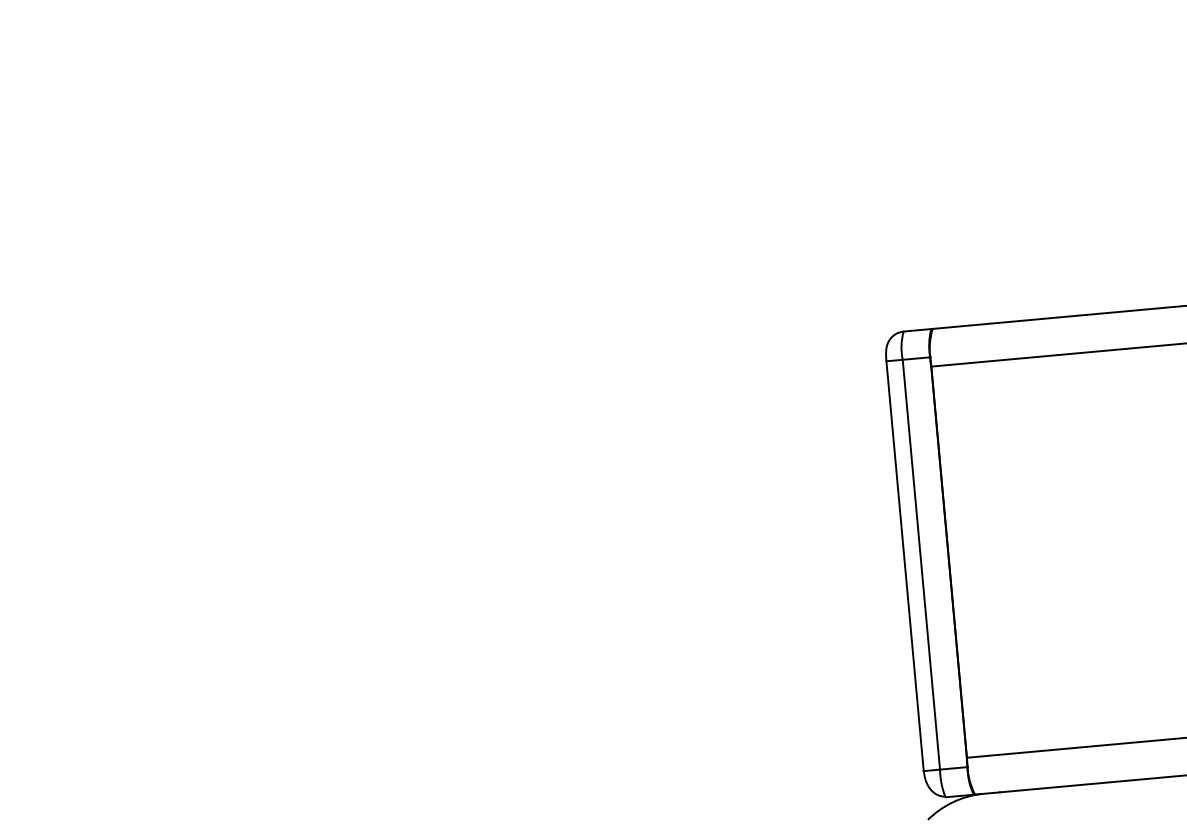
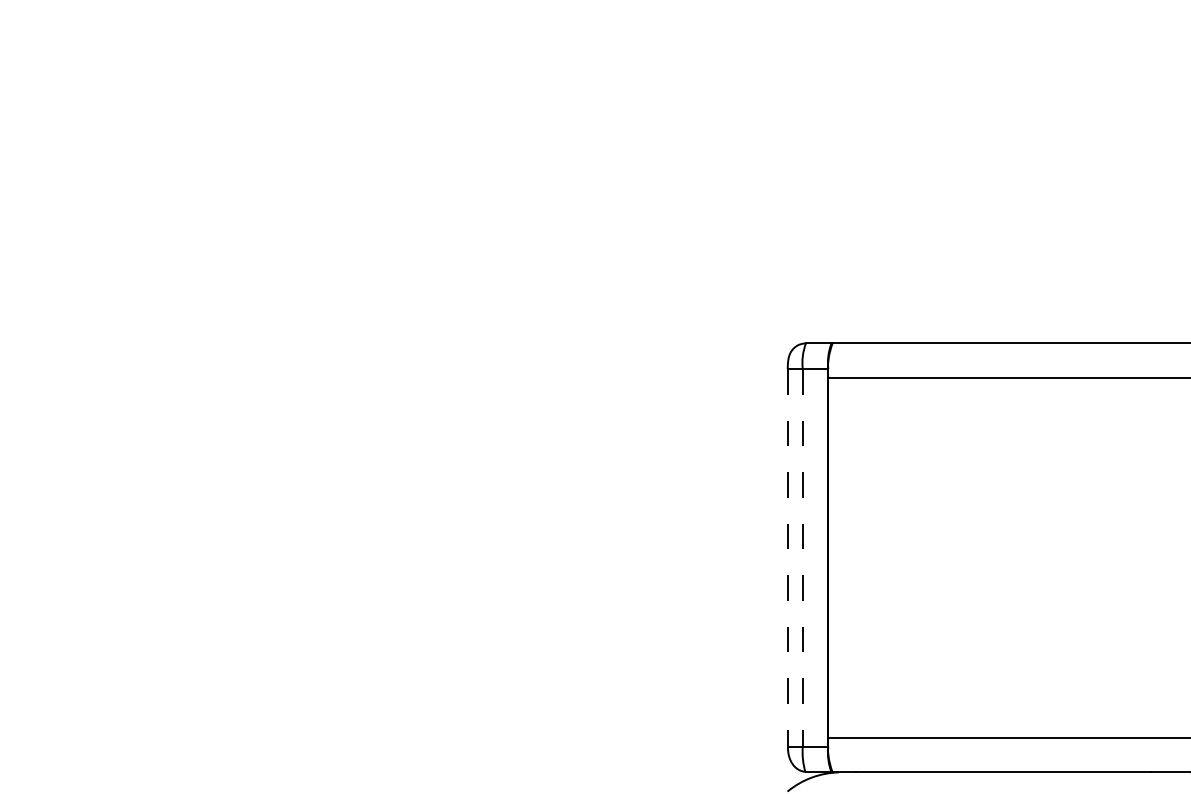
line: (921, 564) -> (802, 557), solid -> dashed
line: (904, 565) -> (787, 557), solid -> dashed

